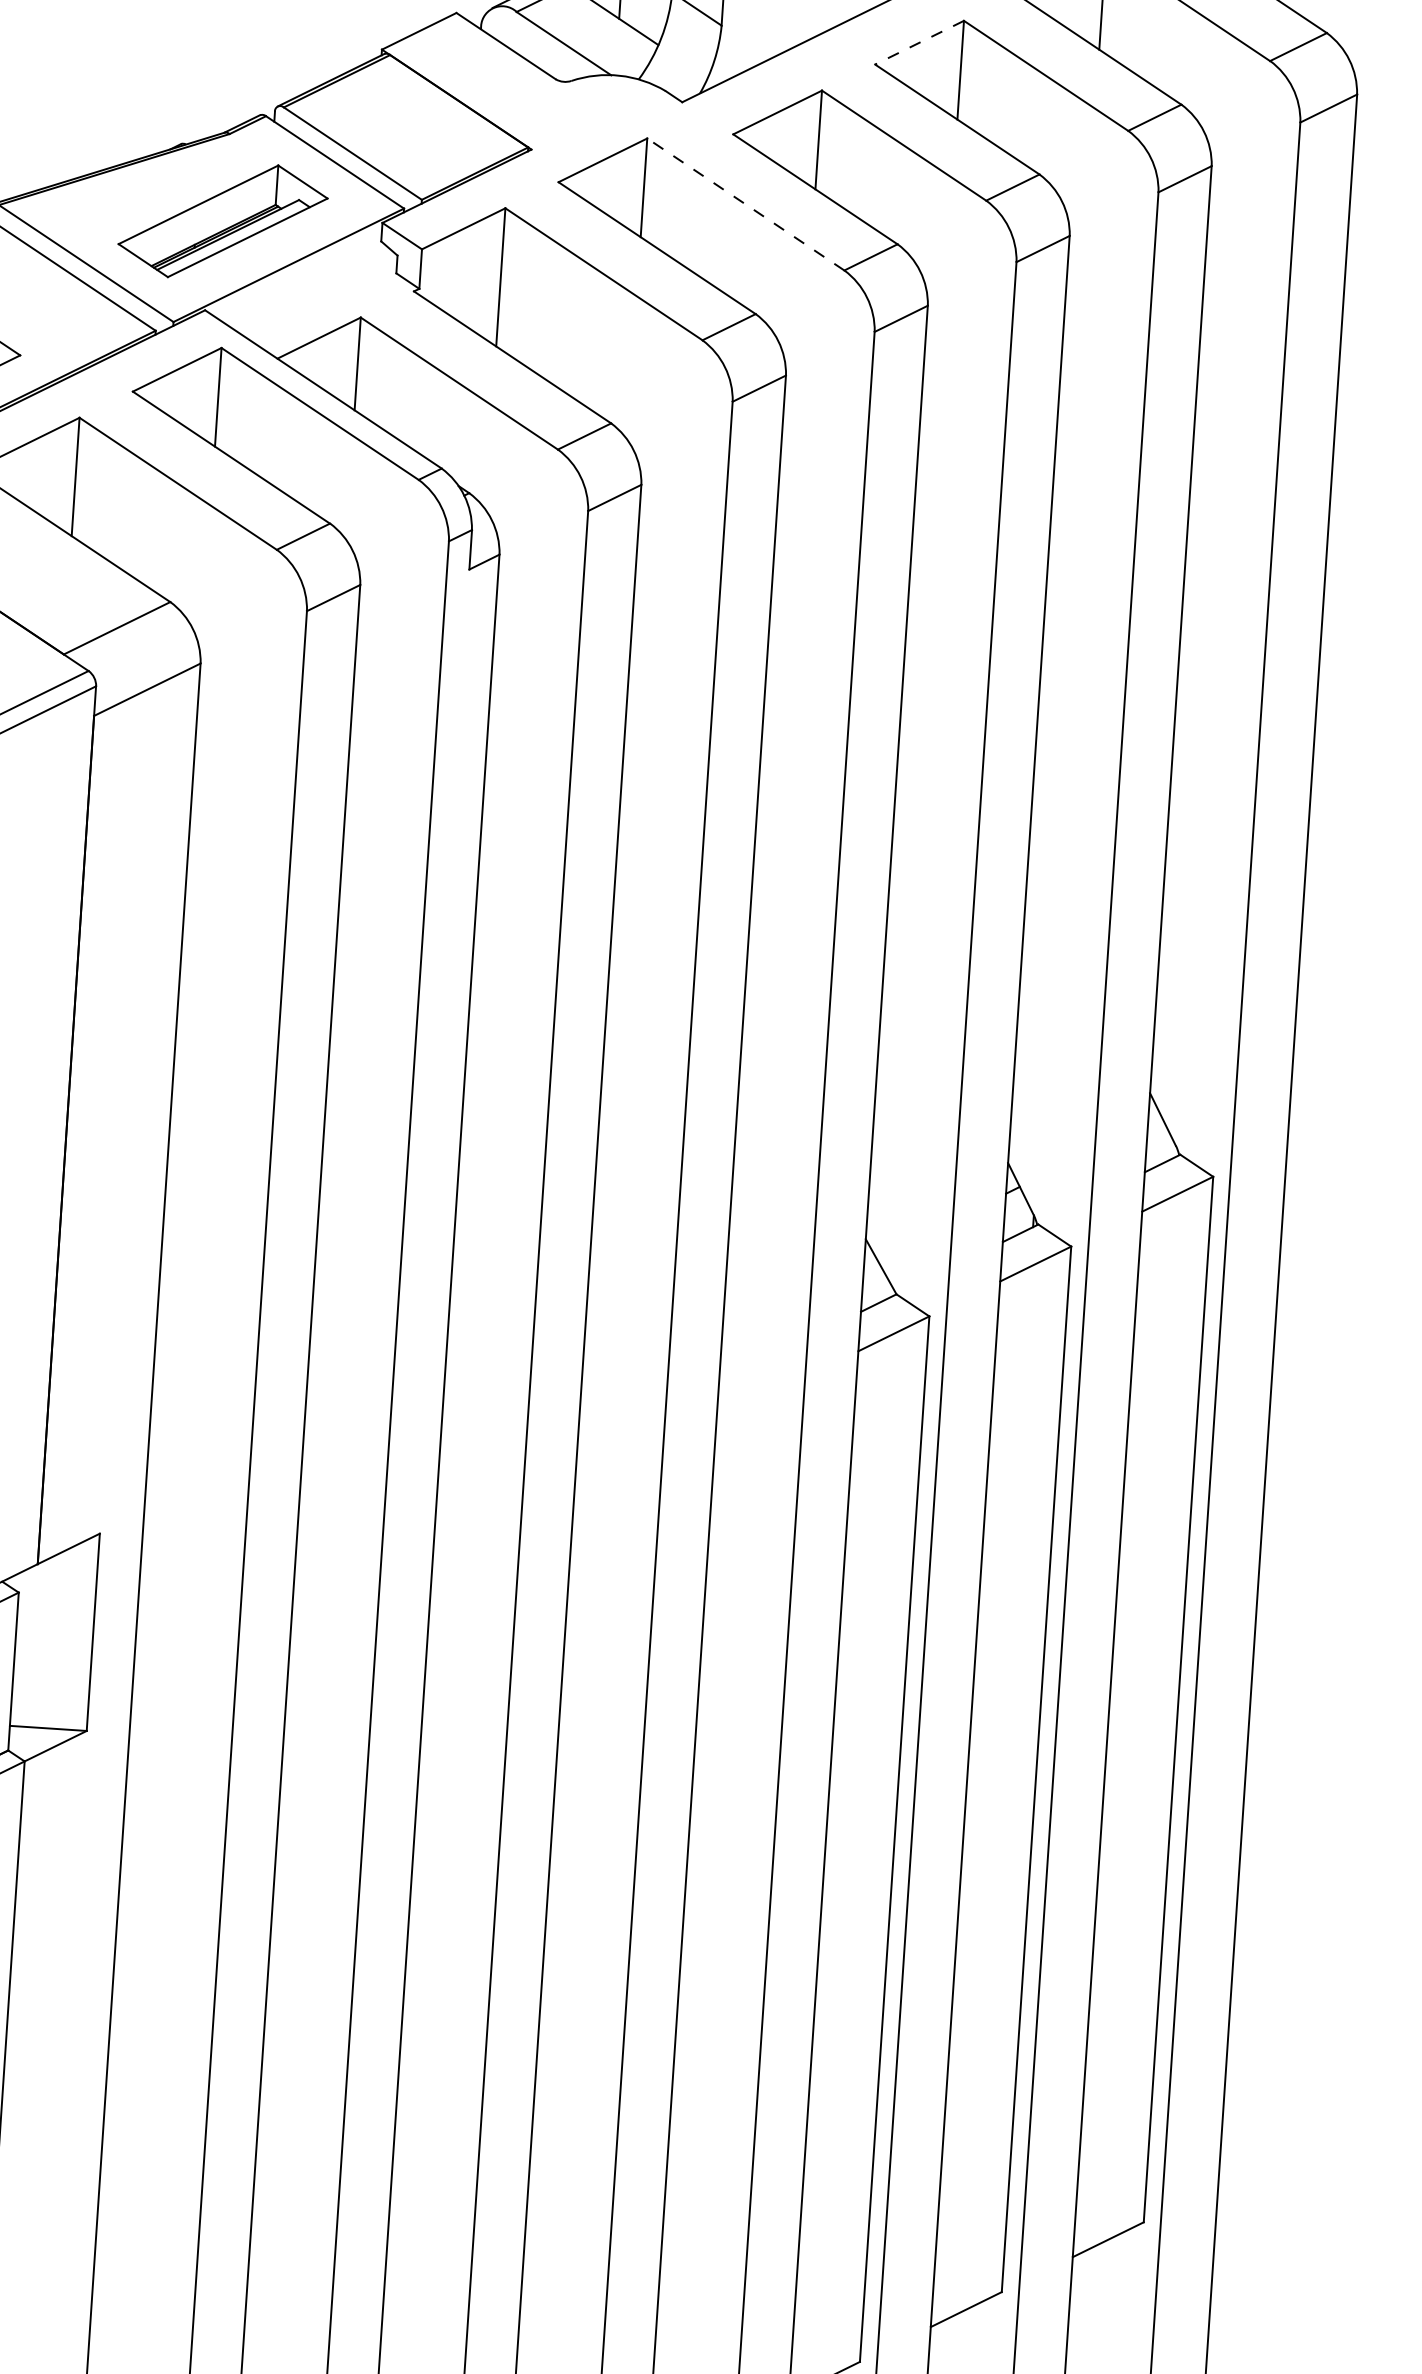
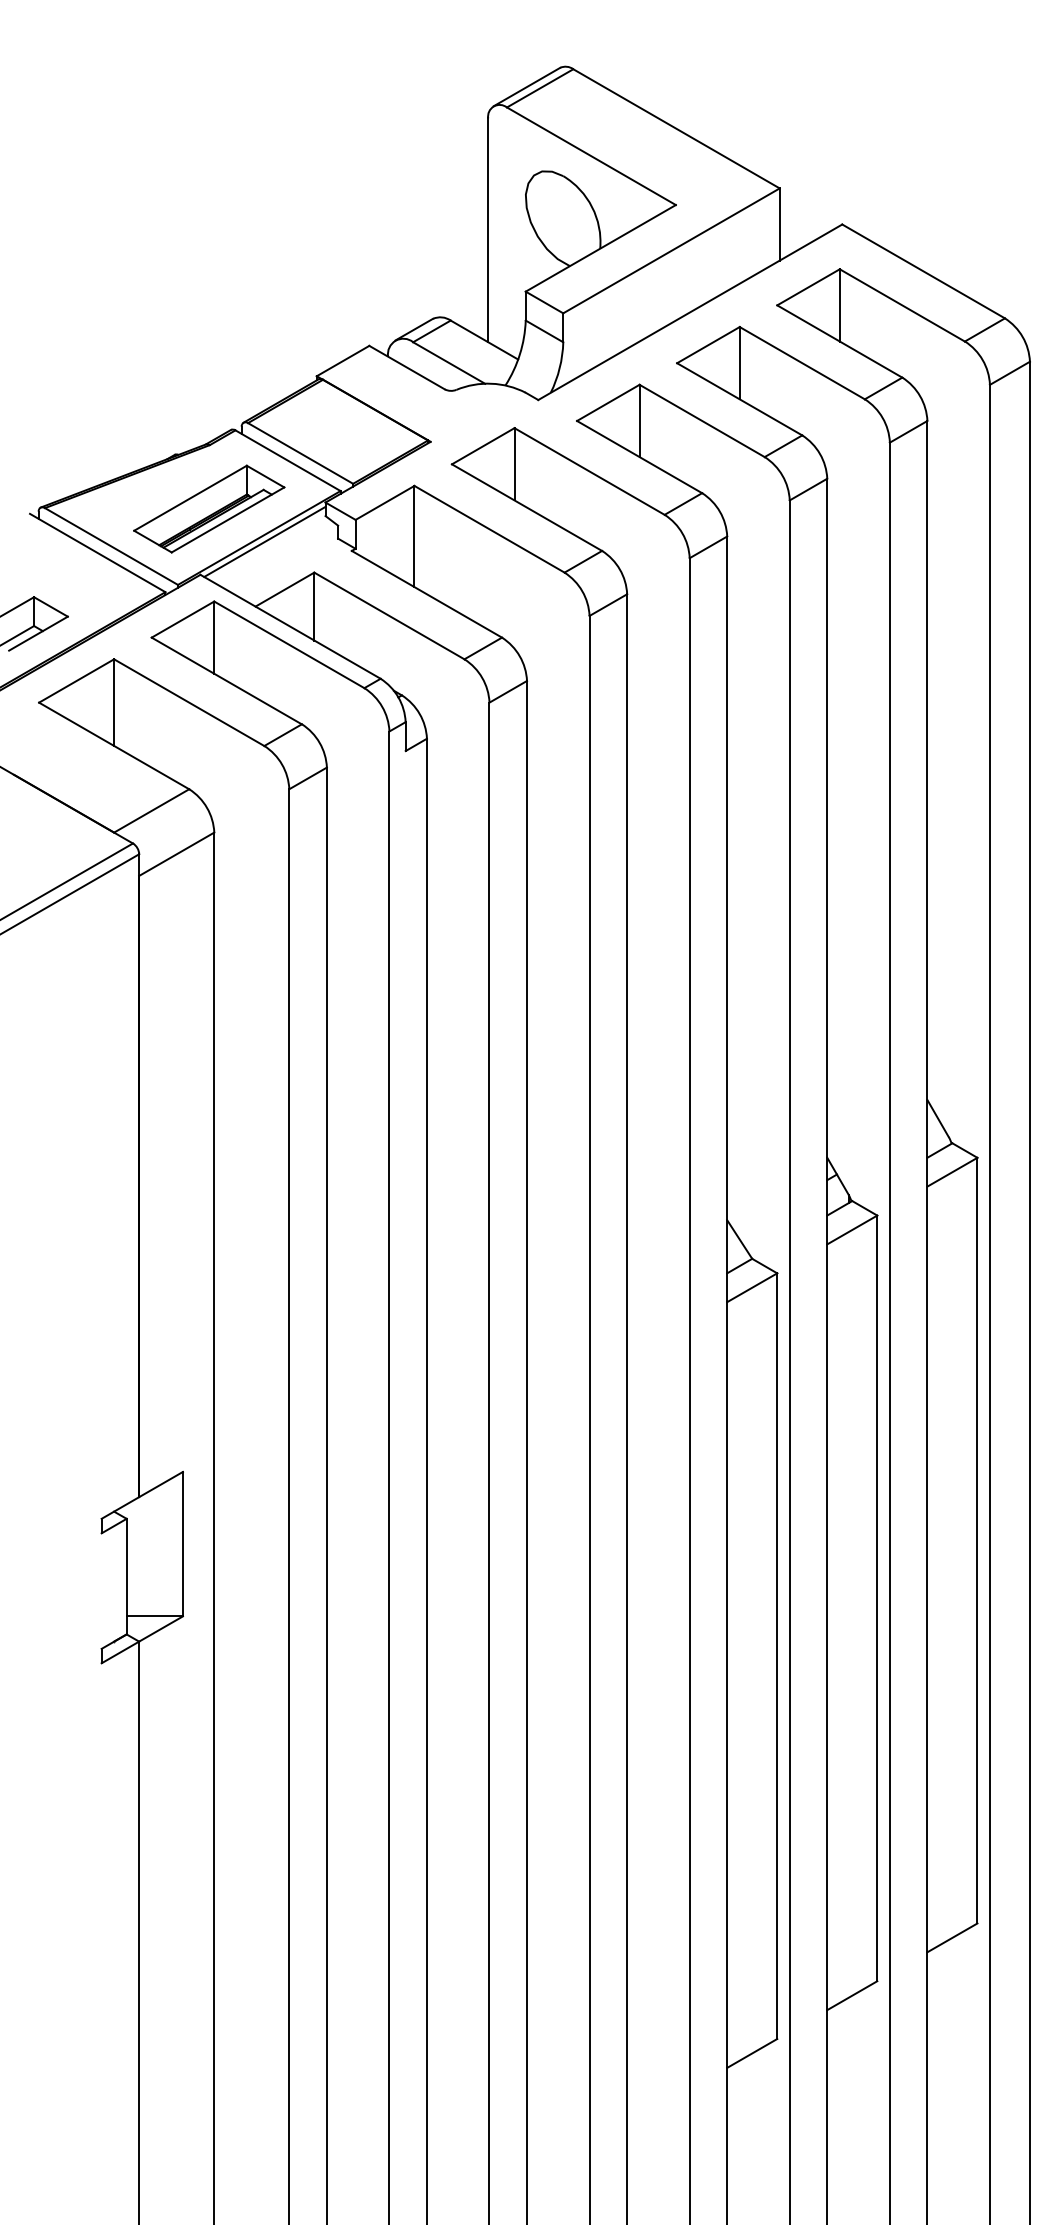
line: (919, 43) -> (708, 345), dashed -> solid
line: (745, 204) -> (589, 471), dashed -> solid
line: (295, 270) -> (264, 541), added

